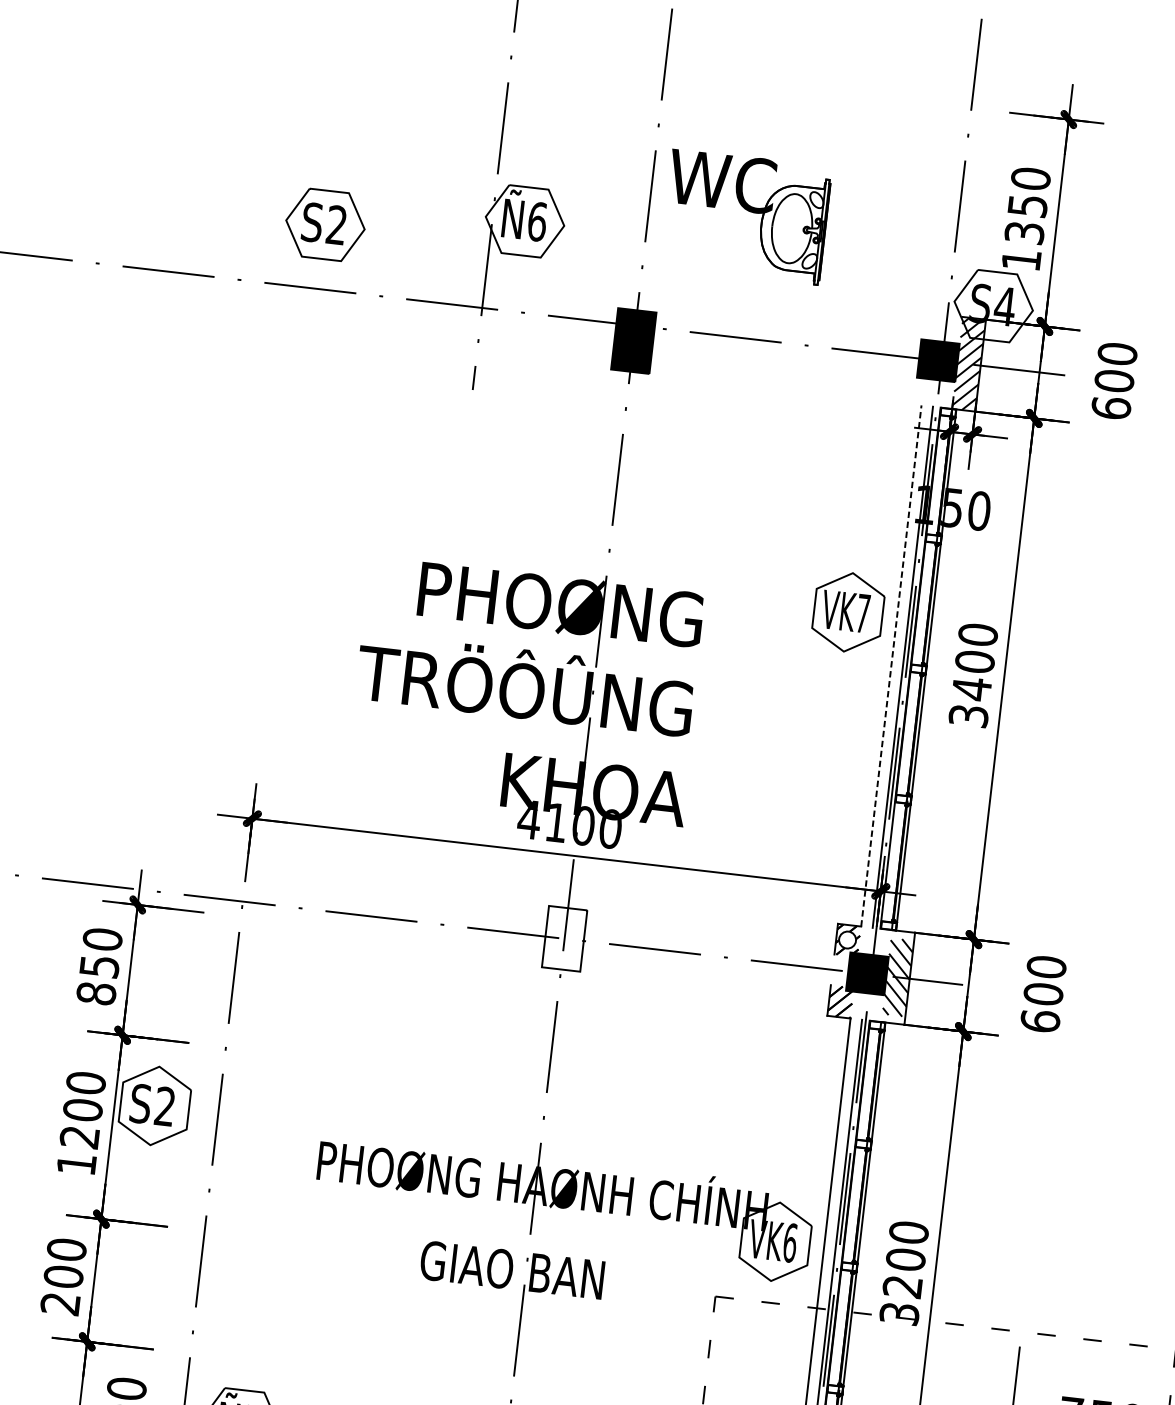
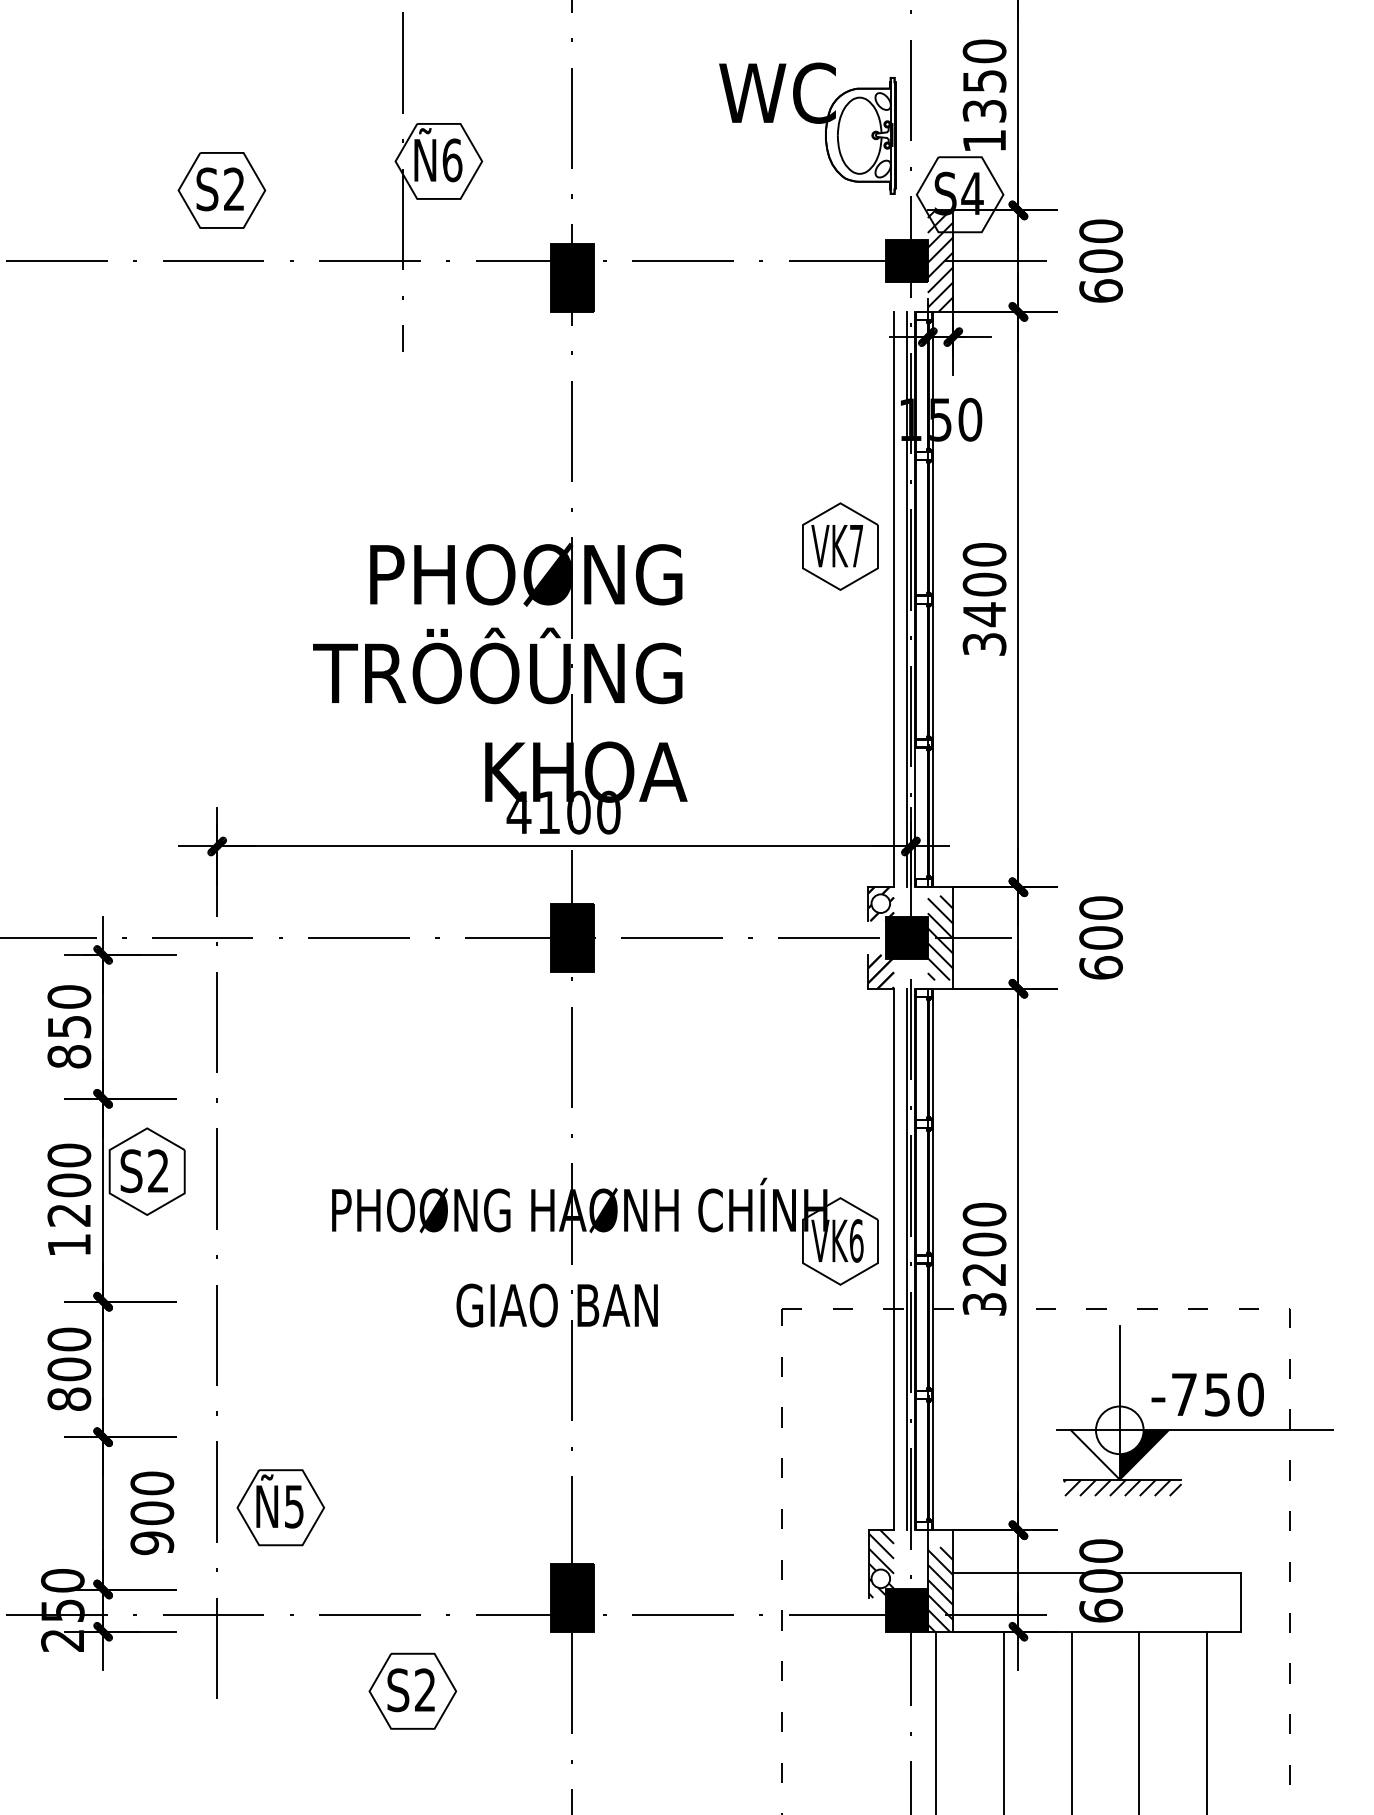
part: (747, 211) -> (809, 122), moved
line: (890, 665) -> (893, 599), dashed -> solid
fill: (564, 938) -> (572, 937), added
text: (60, 1303) -> (69, 1398), 200 -> 800

